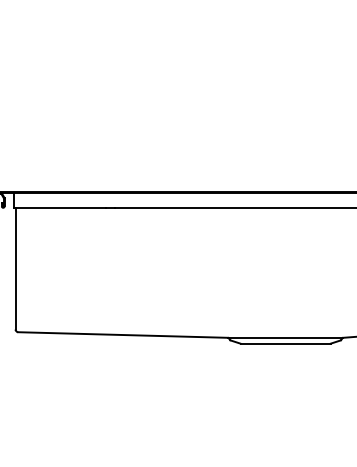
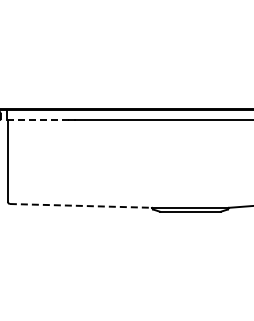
line: (60, 208) -> (38, 120), solid -> dashed
line: (122, 334) -> (80, 205), solid -> dashed

